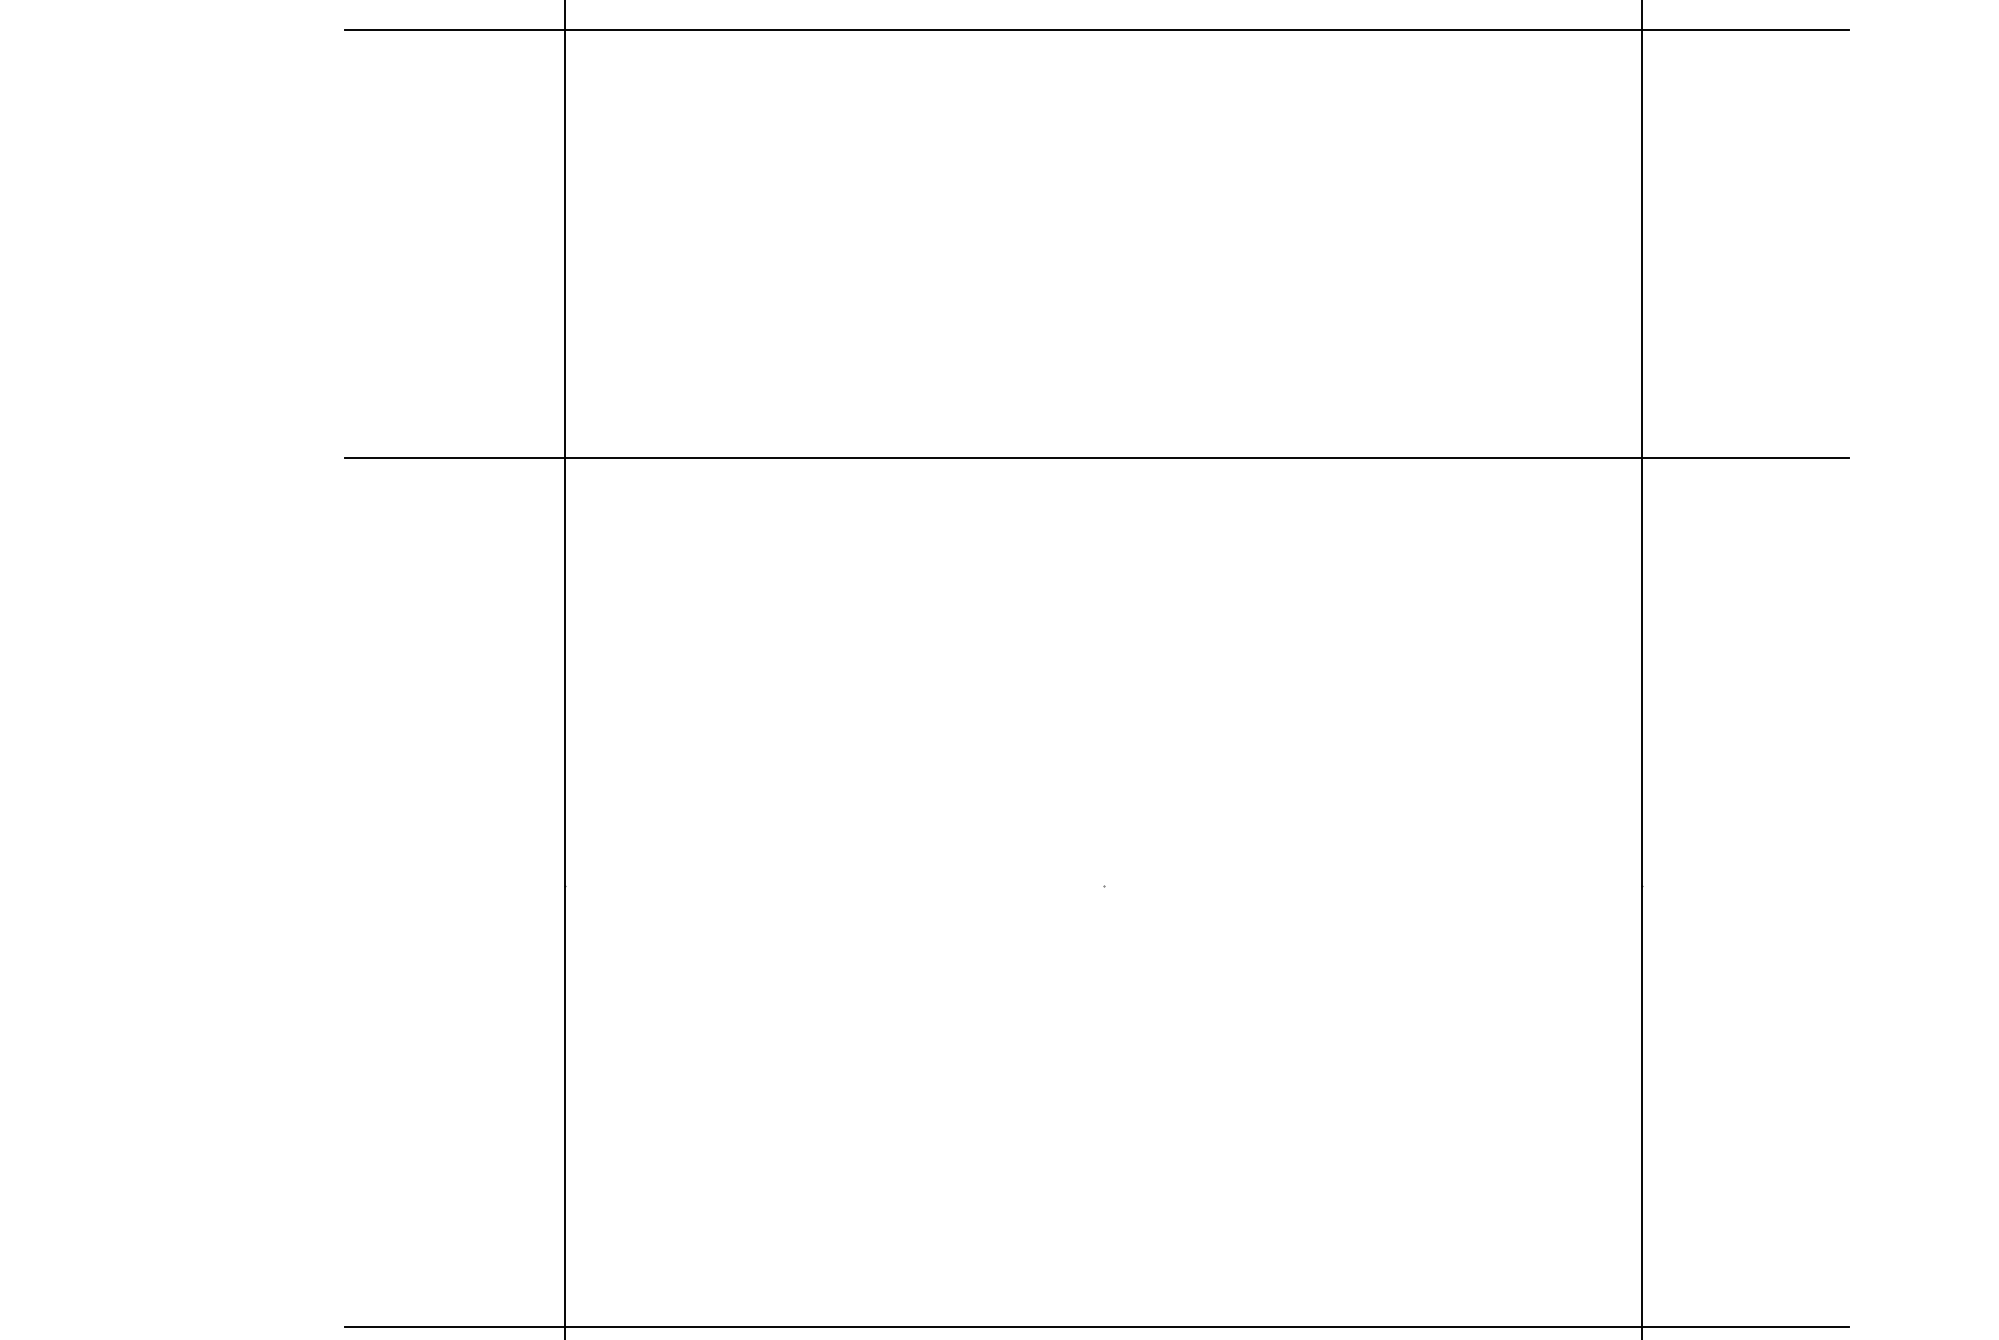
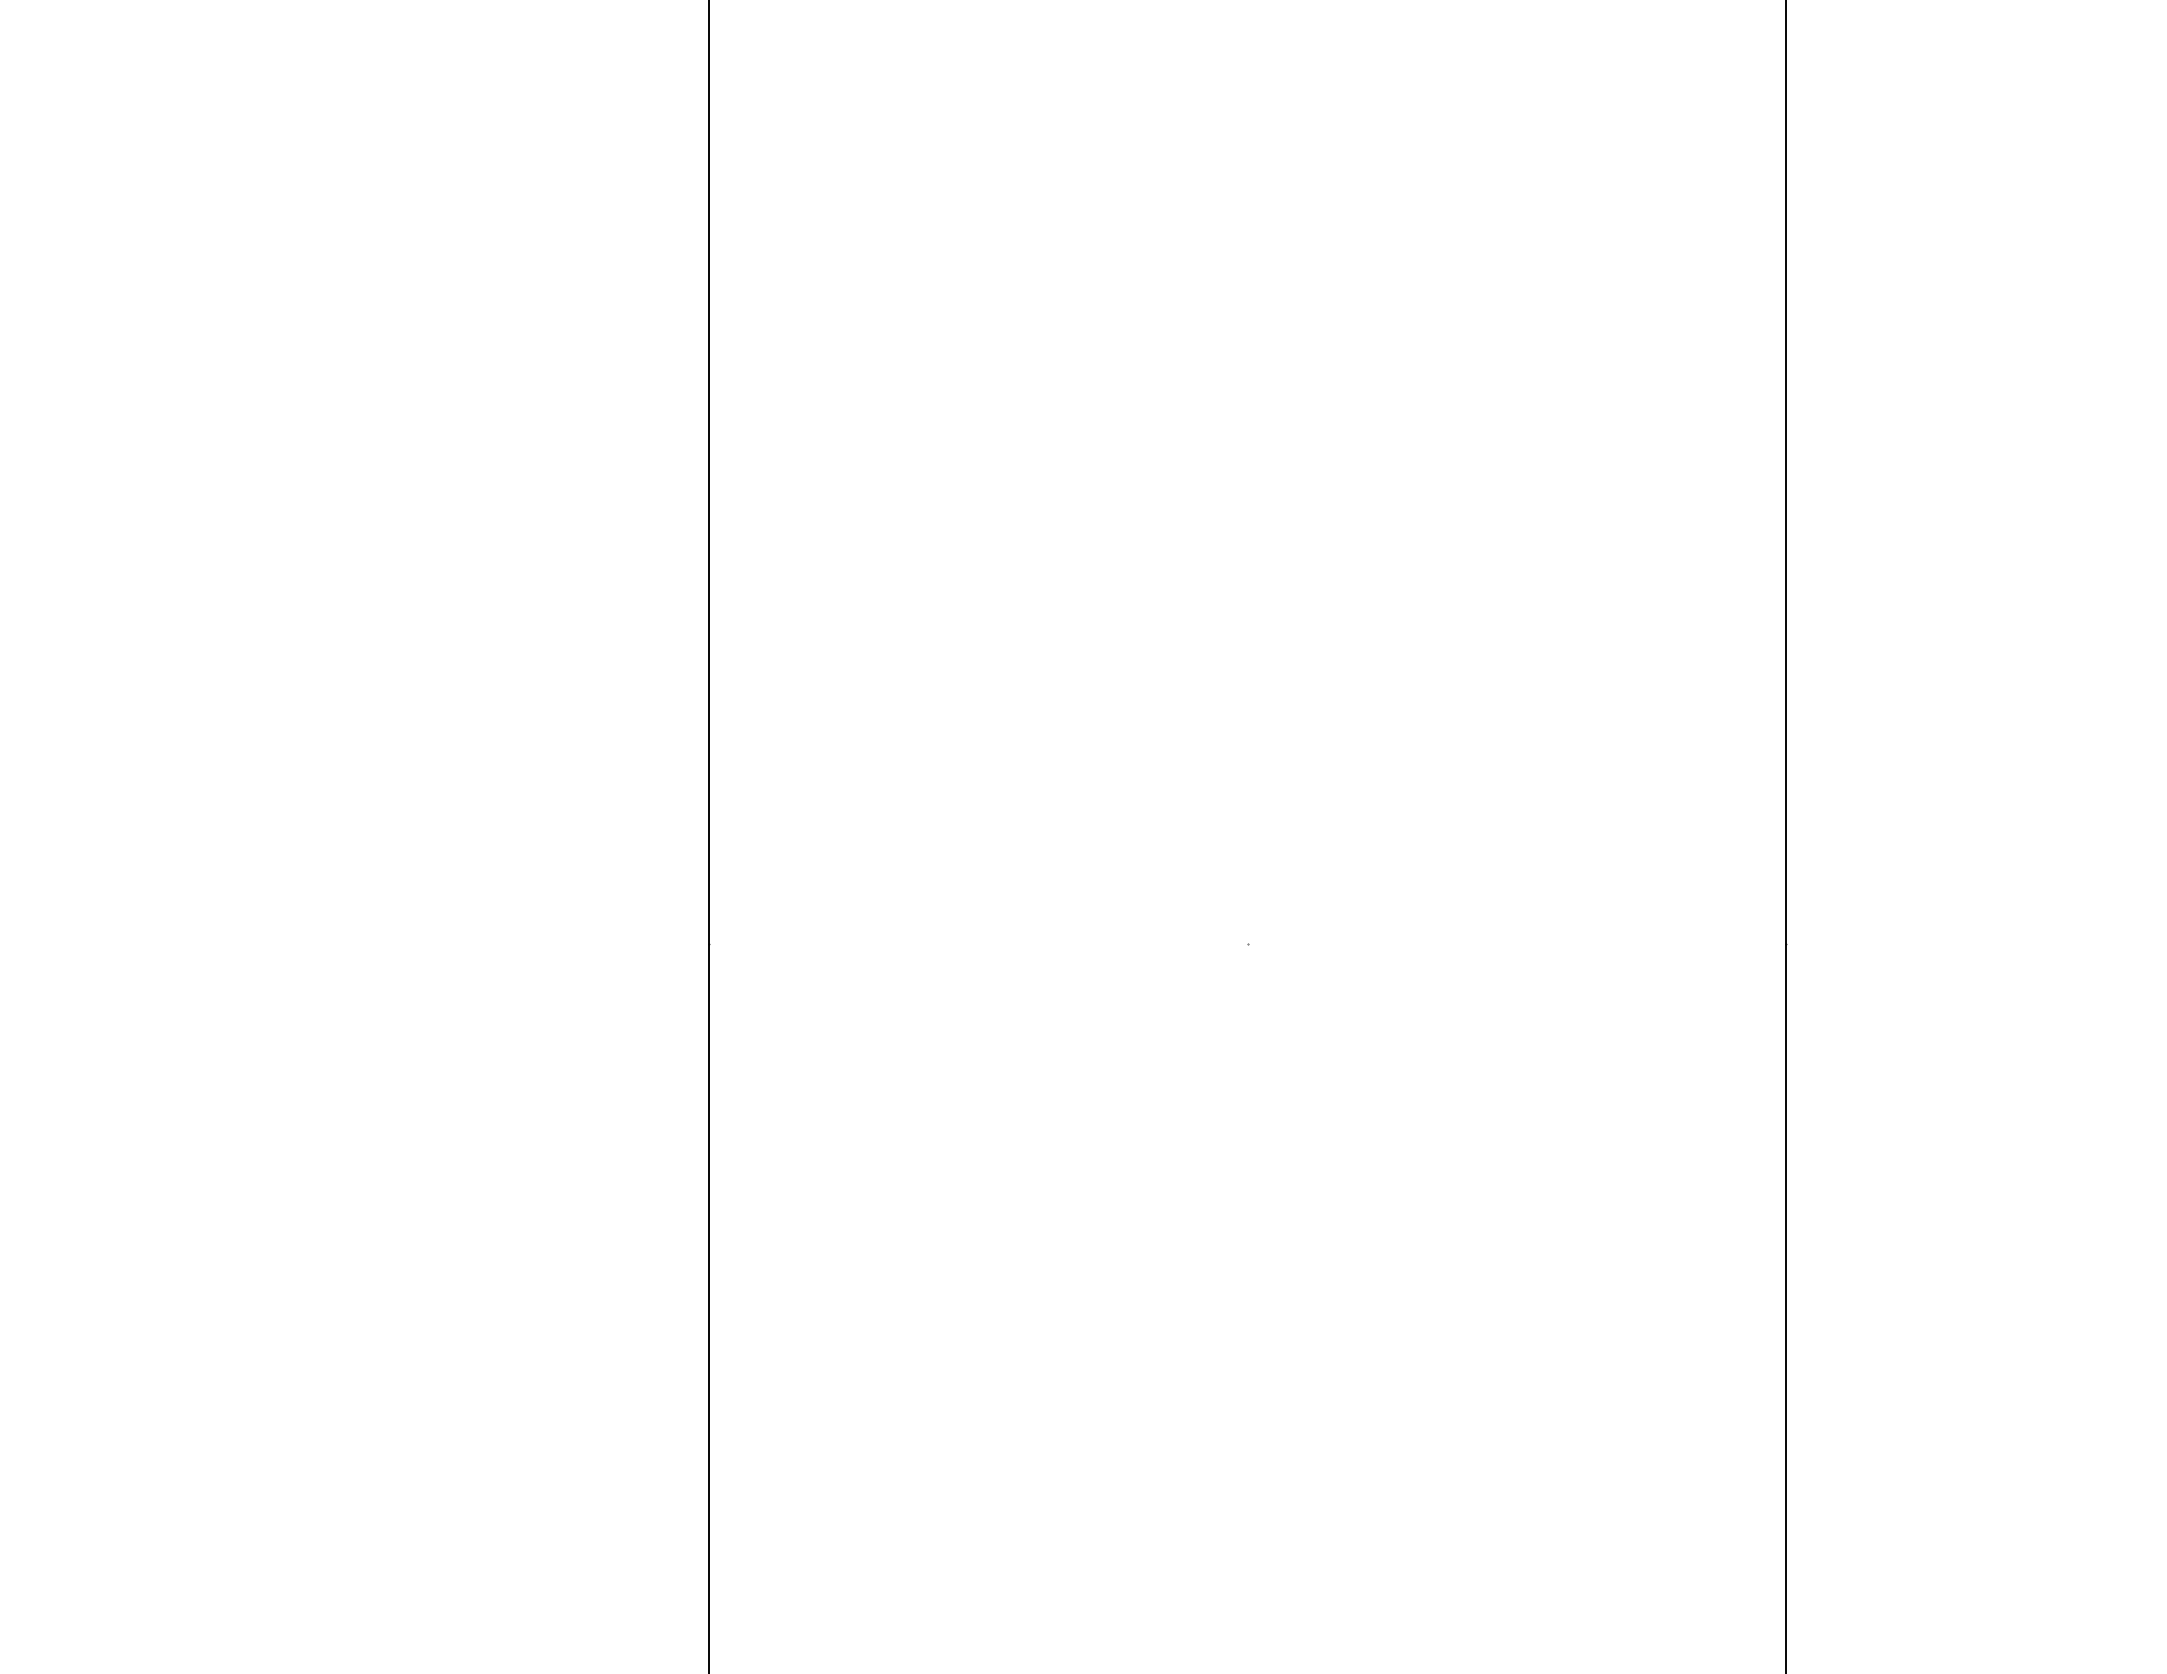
line: (1096, 30) -> (1240, 88), removed
line: (1096, 458) -> (1240, 516), removed
line: (1096, 1327) -> (1240, 1385), removed

